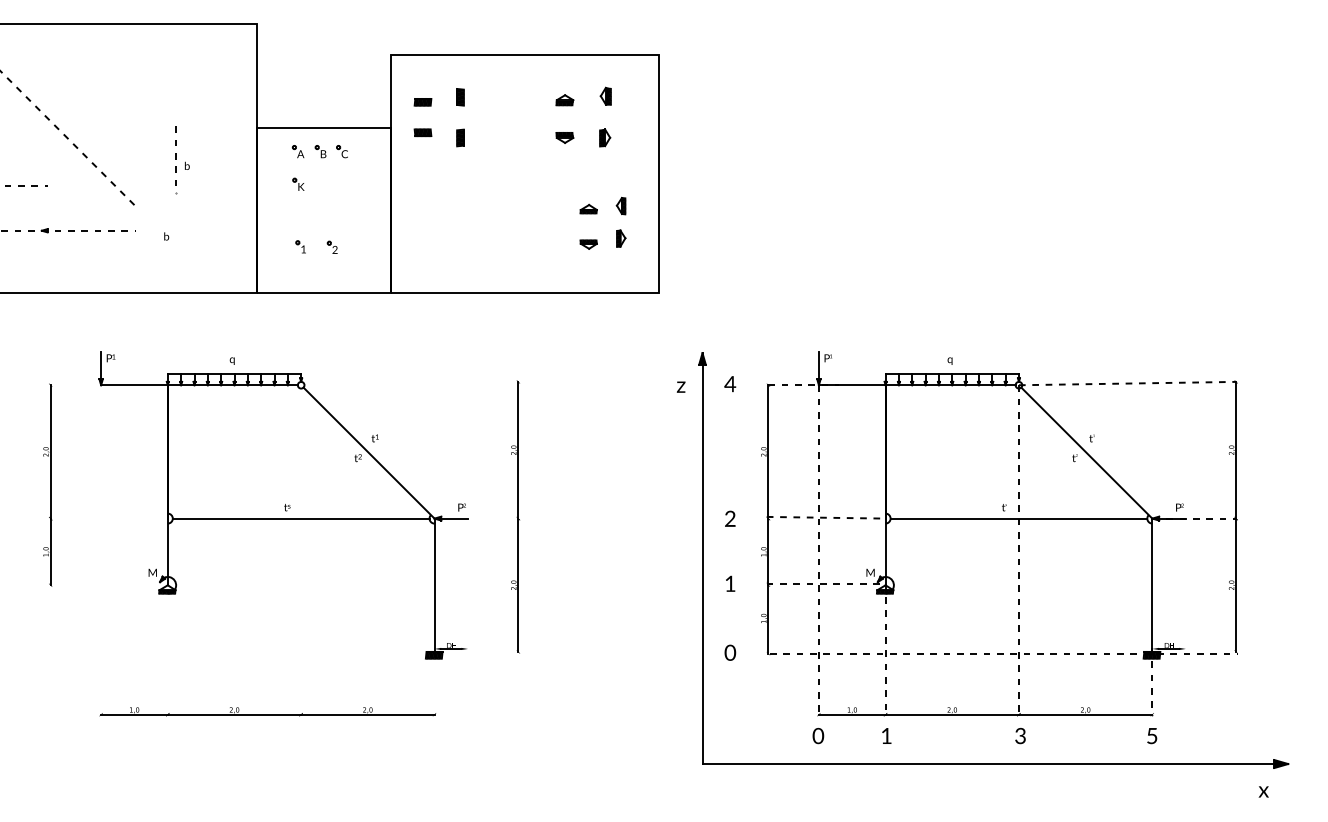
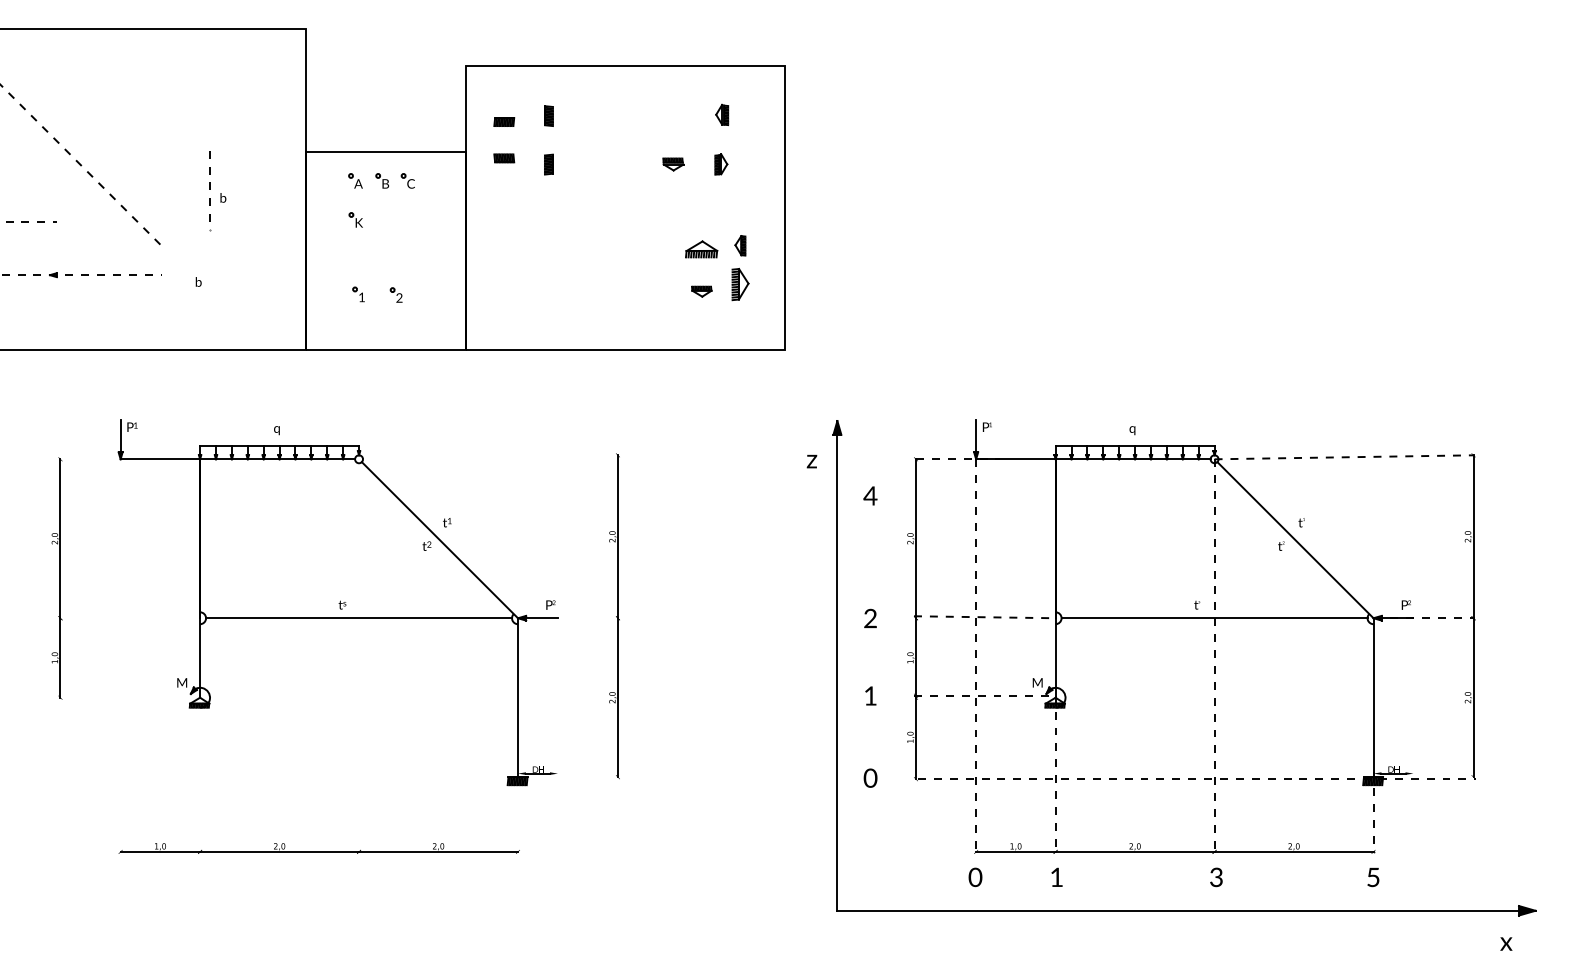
part: (564, 100) -> (673, 119), removed
part: (588, 209) -> (701, 249), size x1.6
part: (621, 238) -> (740, 284), size x1.6
text: (730, 383) -> (870, 495), moved

